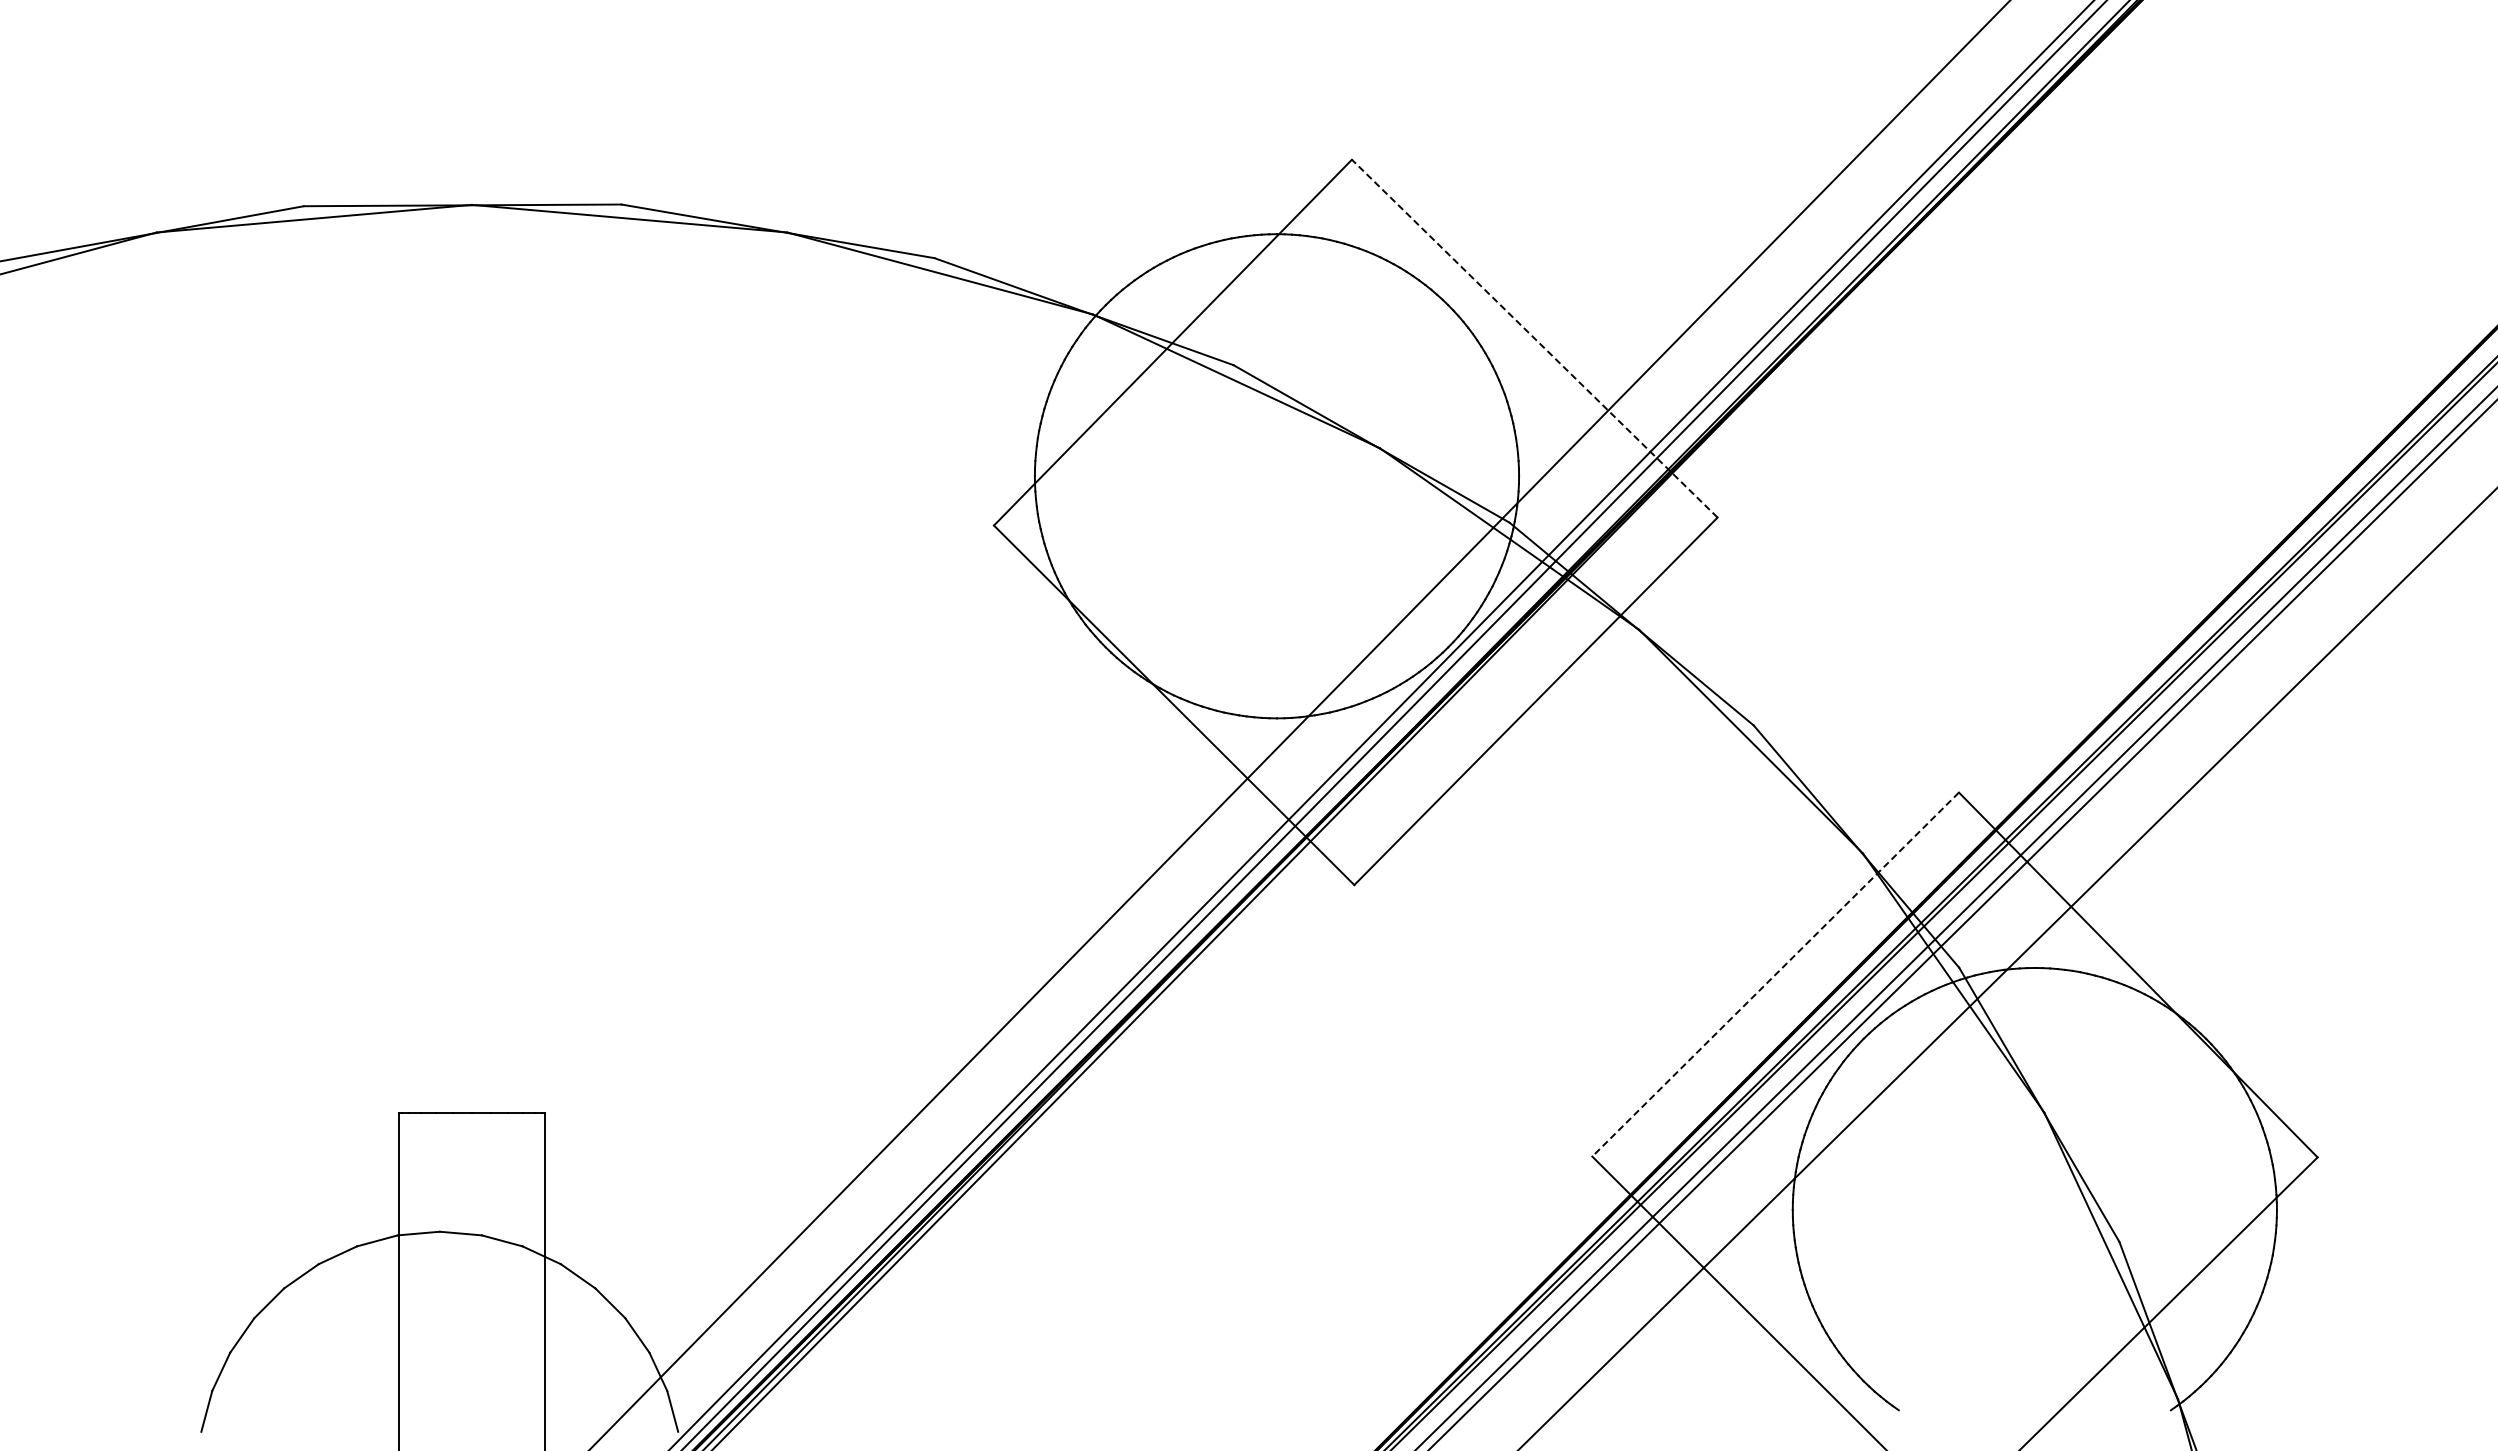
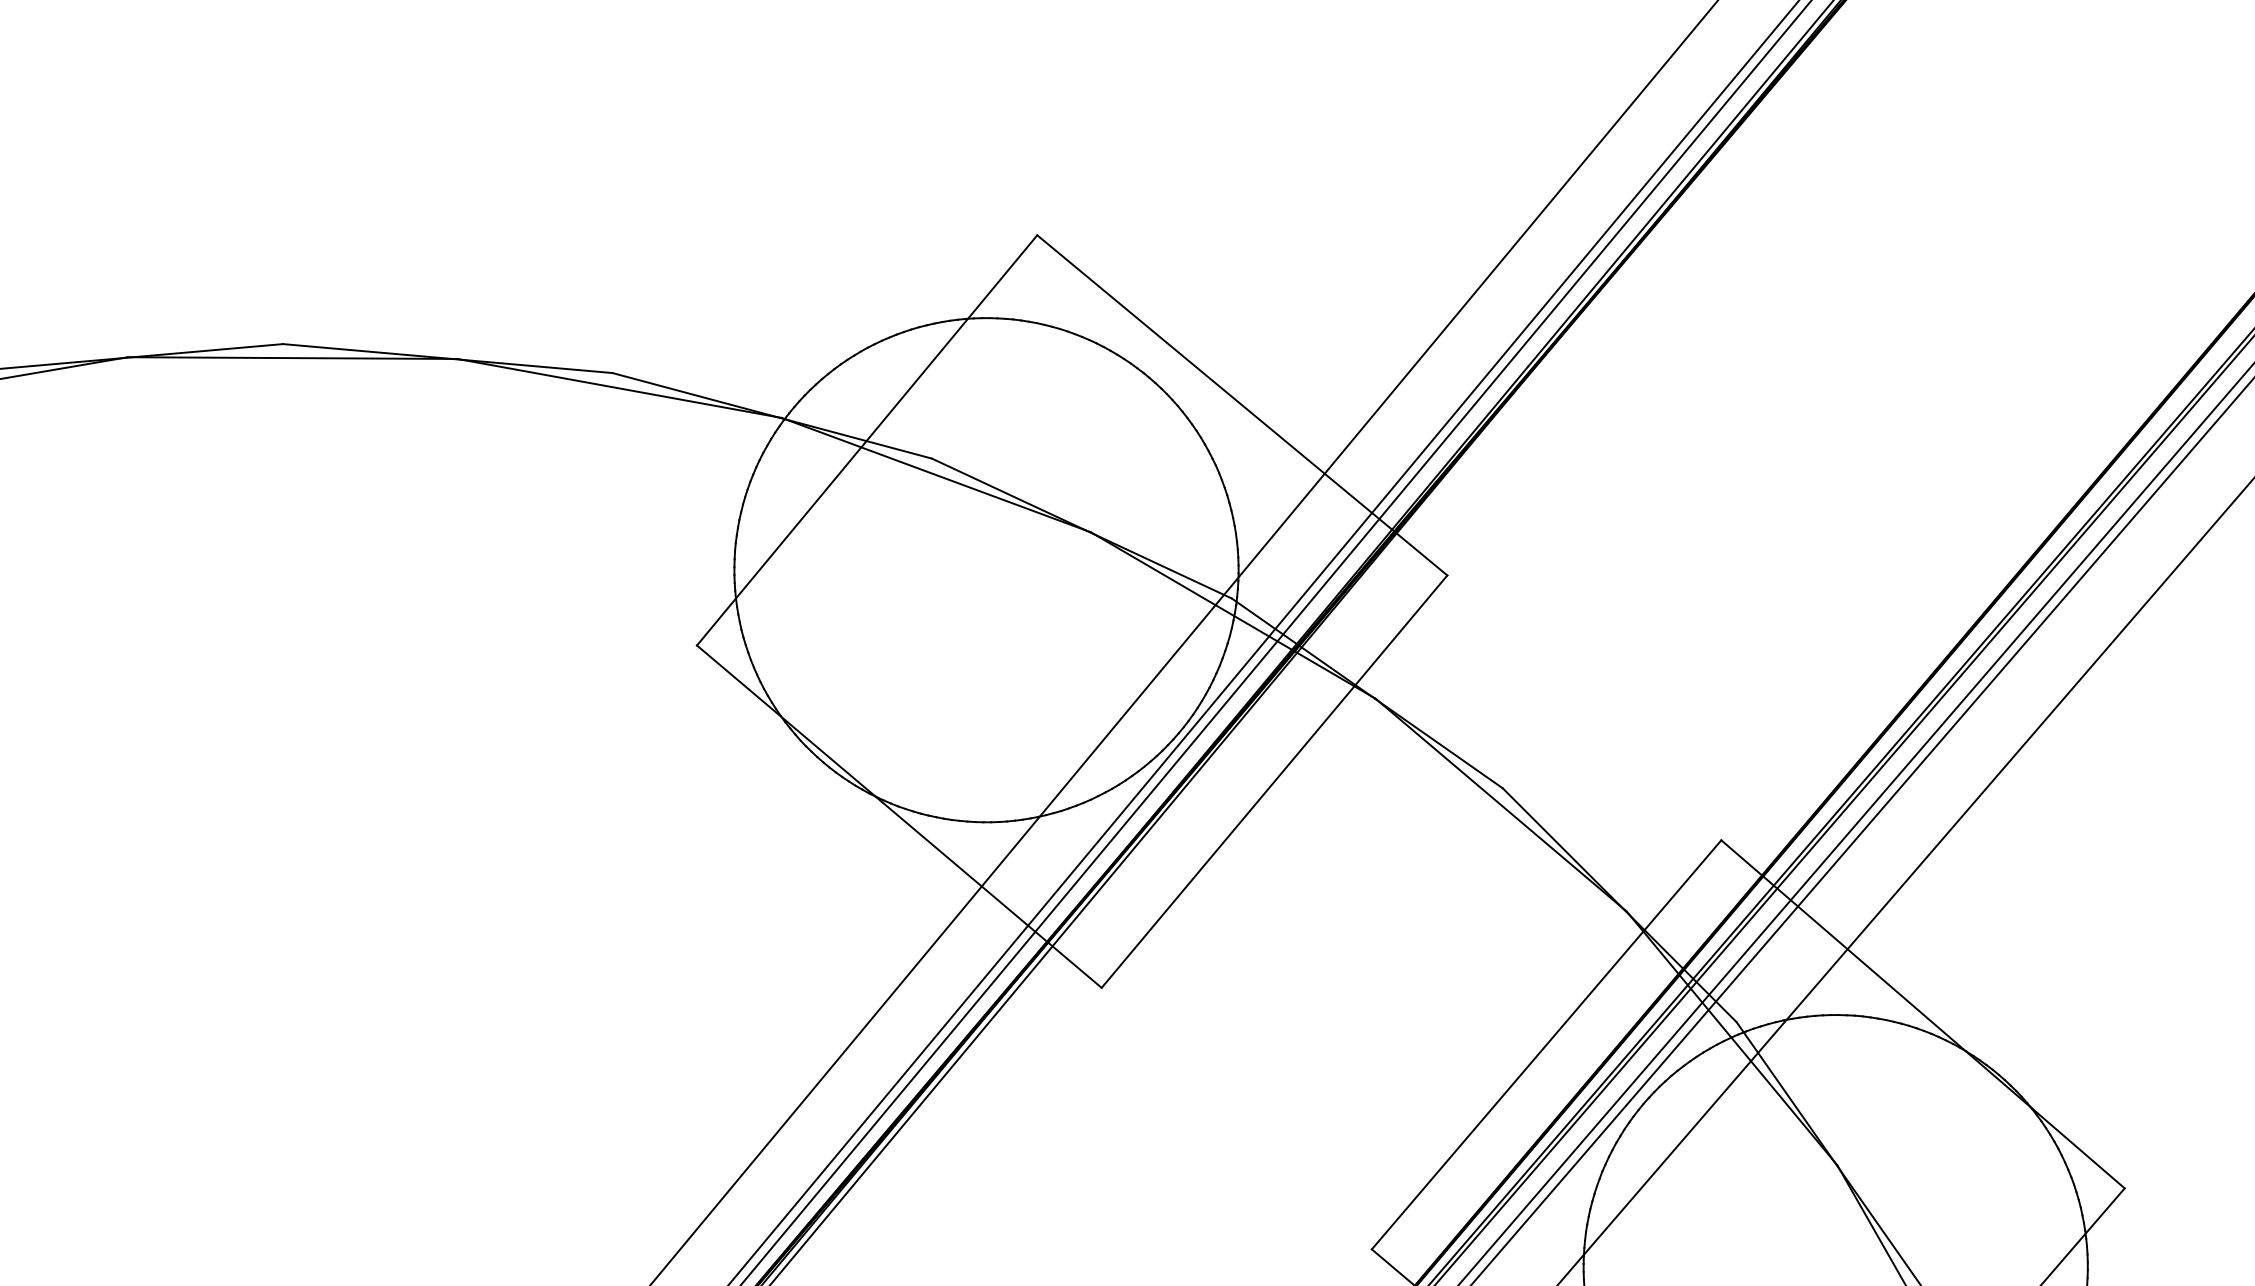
line: (1534, 338) -> (1242, 405), dashed -> solid
line: (1775, 974) -> (1546, 1044), dashed -> solid

